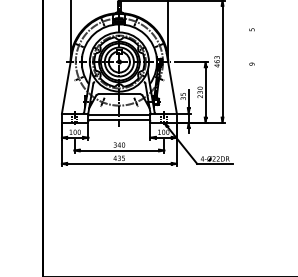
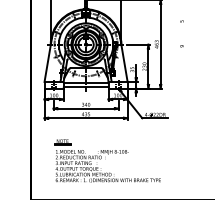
part: (148, 222) -> (107, 160), added

